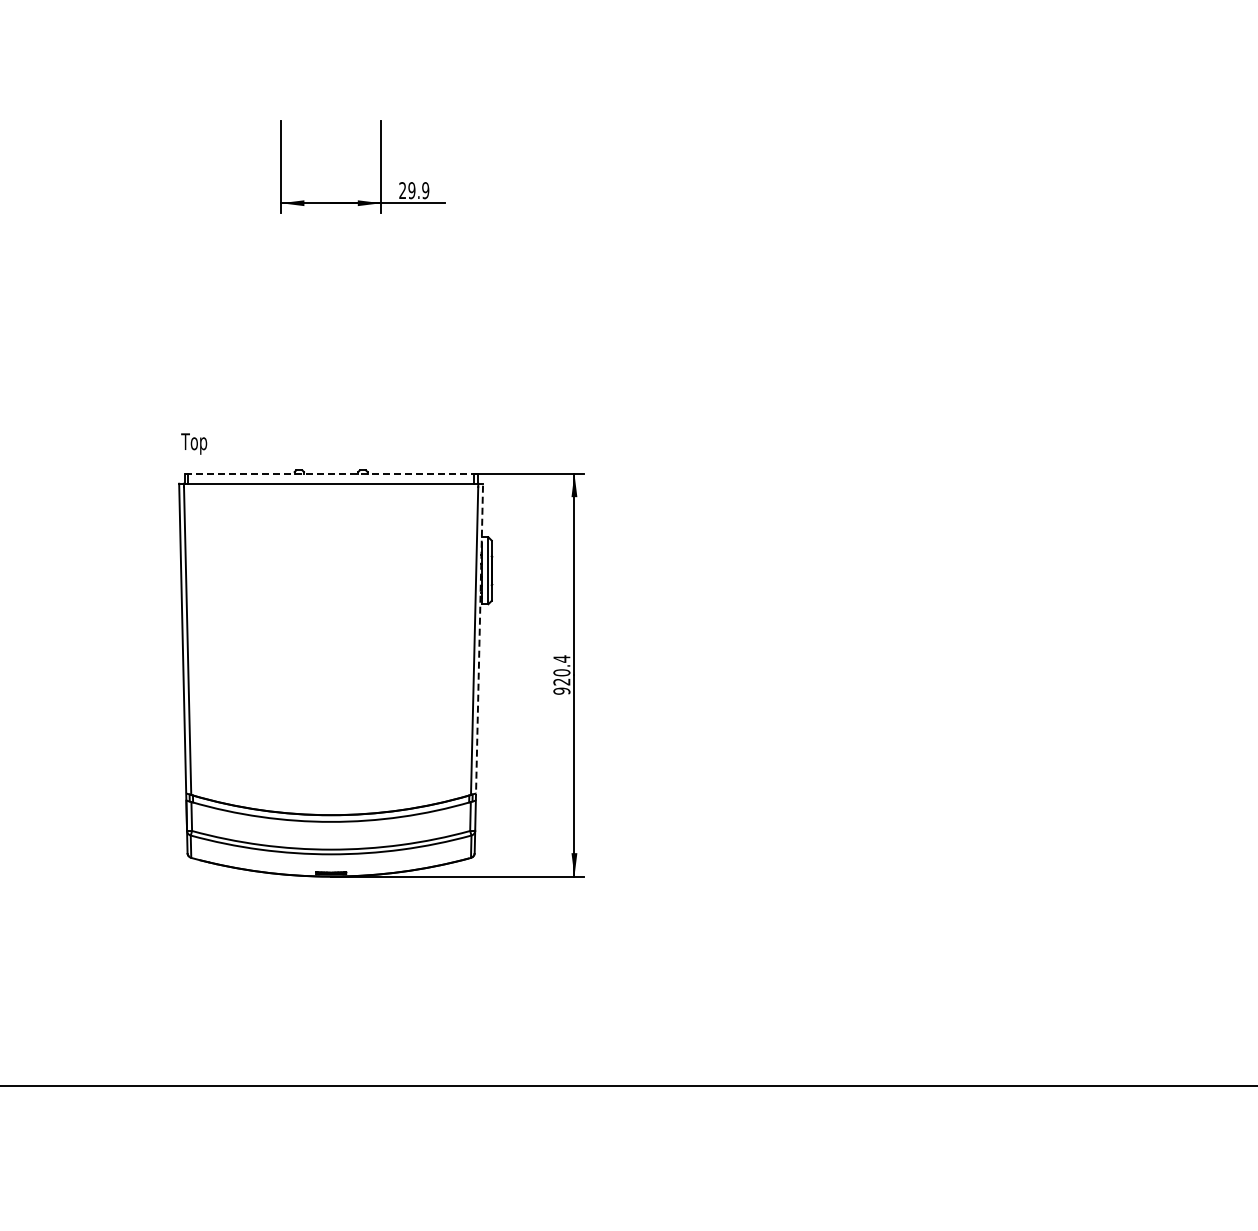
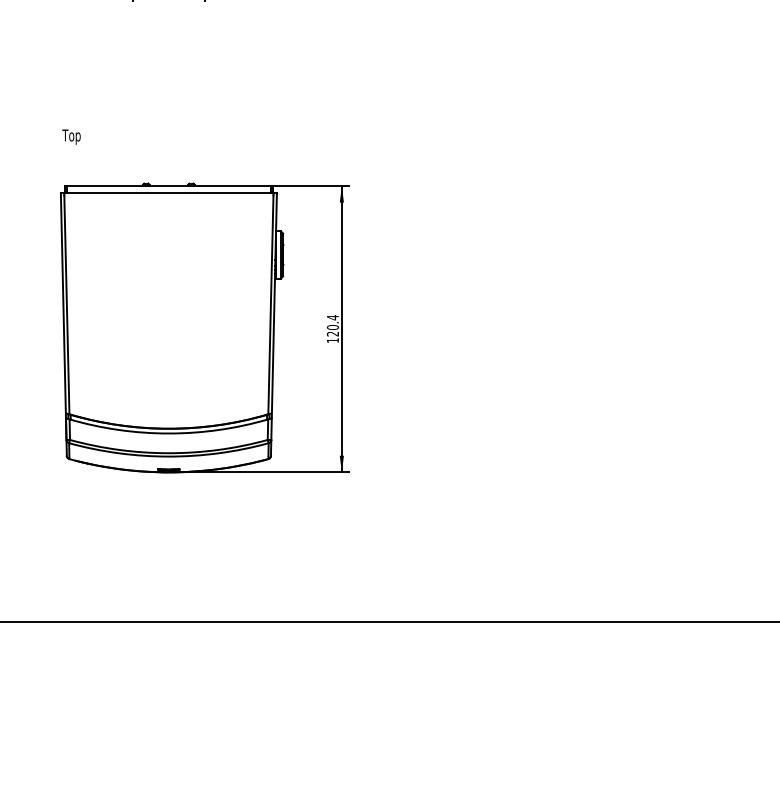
text: (194, 443) -> (71, 136), moved
line: (331, 473) -> (169, 185), dashed -> solid
line: (479, 641) -> (274, 305), dashed -> solid
text: (561, 690) -> (332, 340), 920.4 -> 120.4

